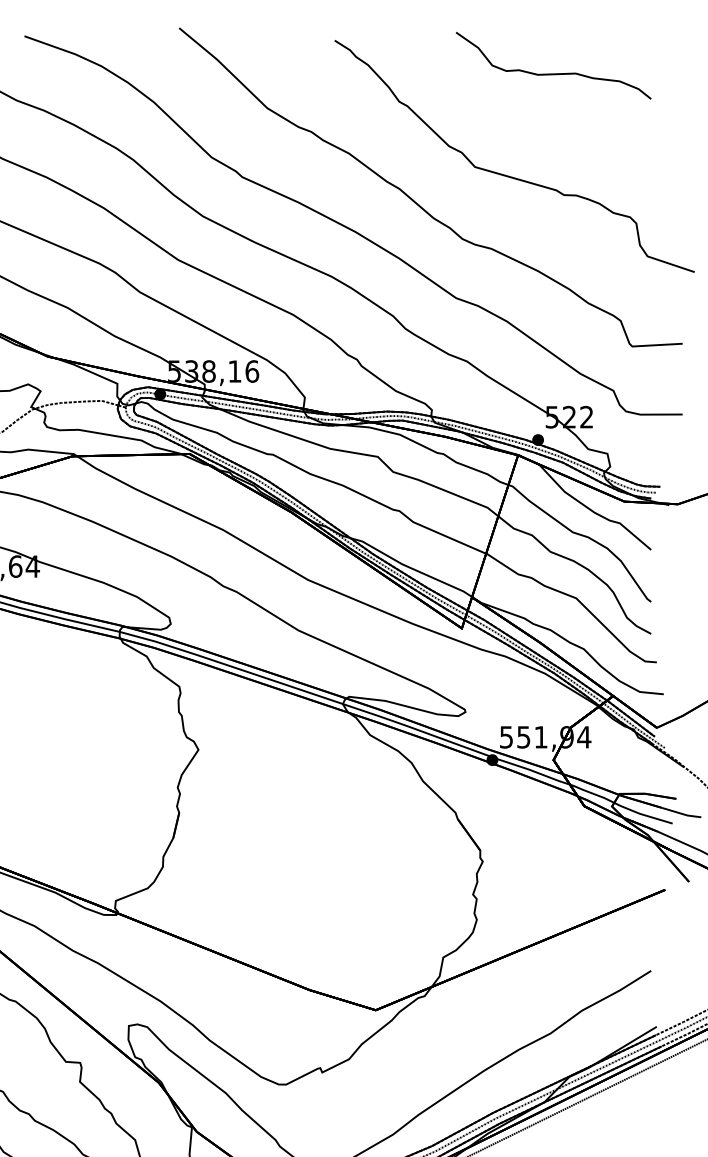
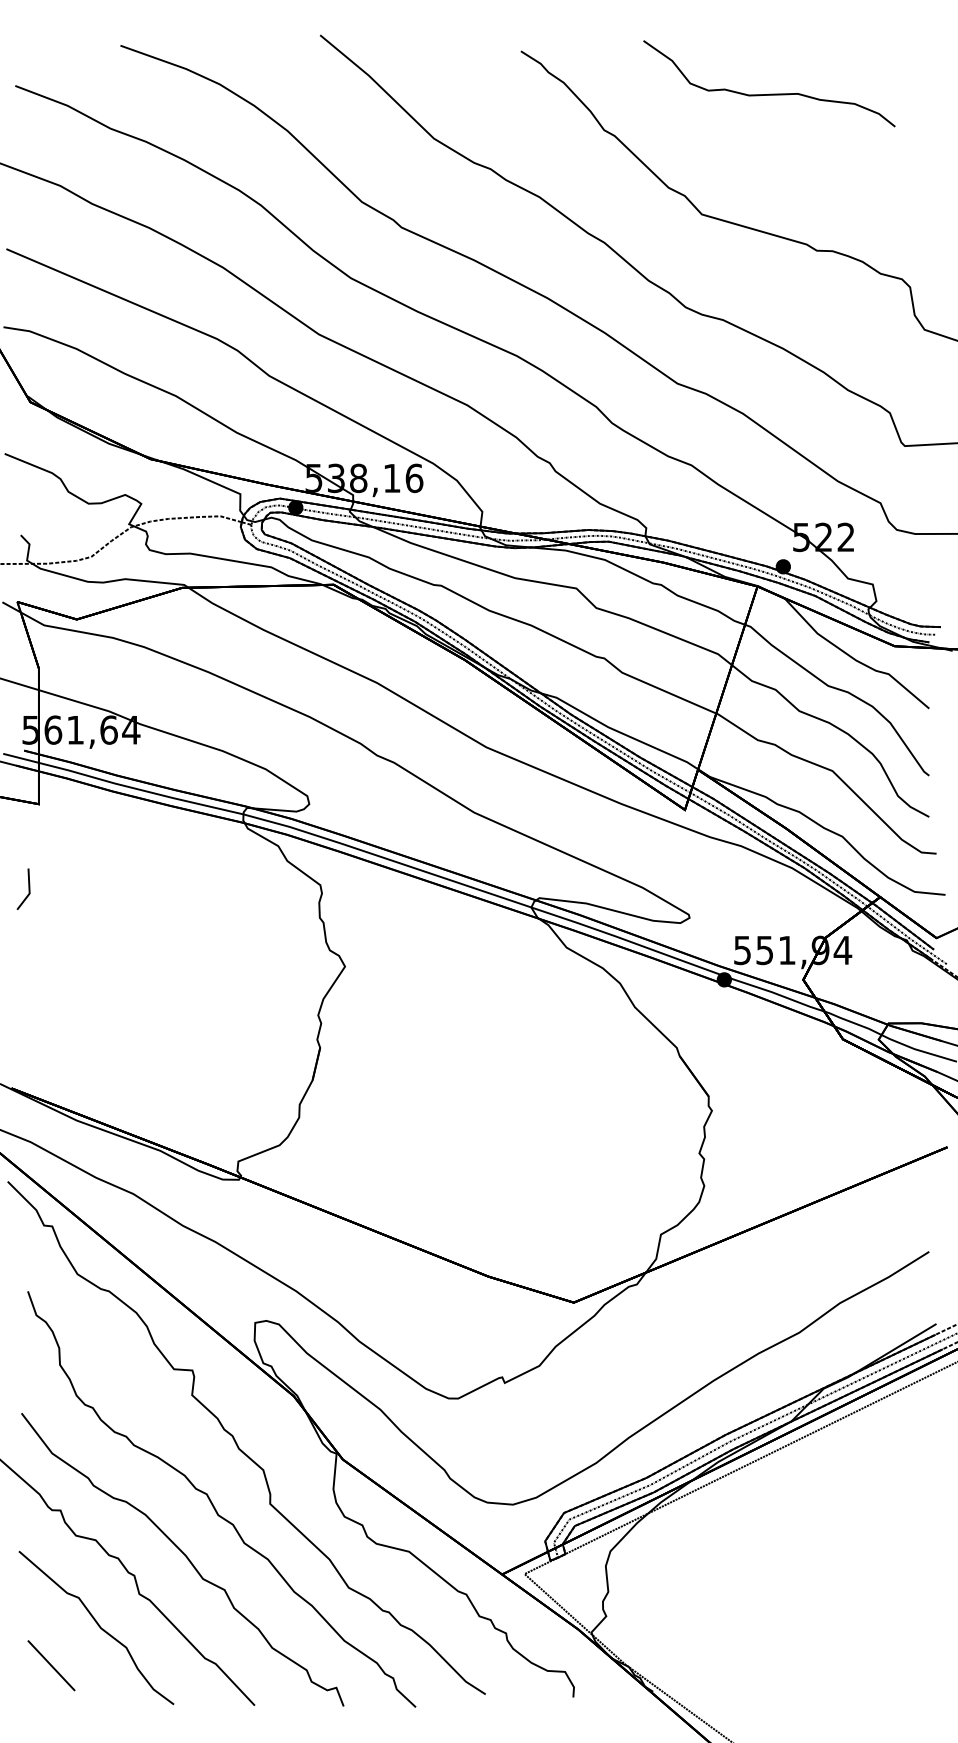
part: (553, 73) -> (769, 93), moved

